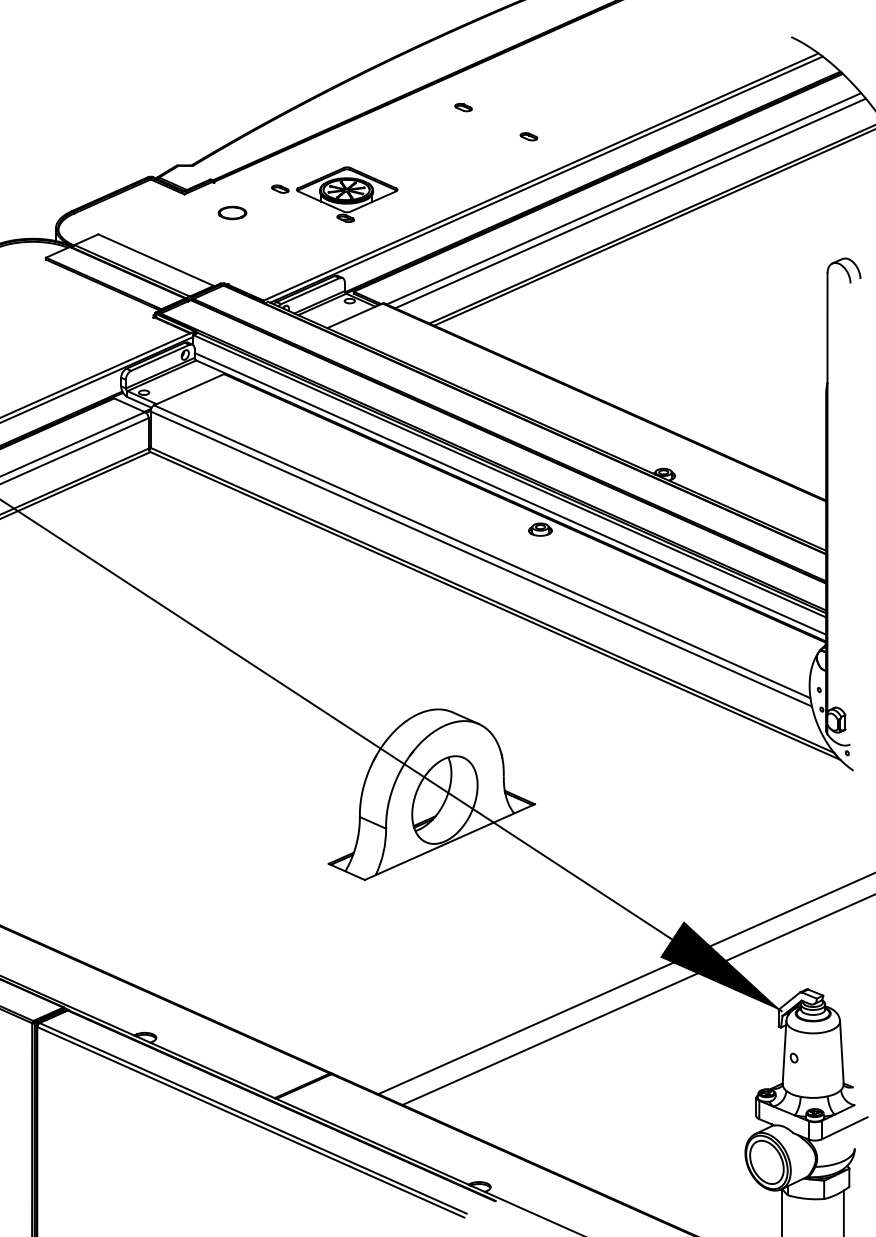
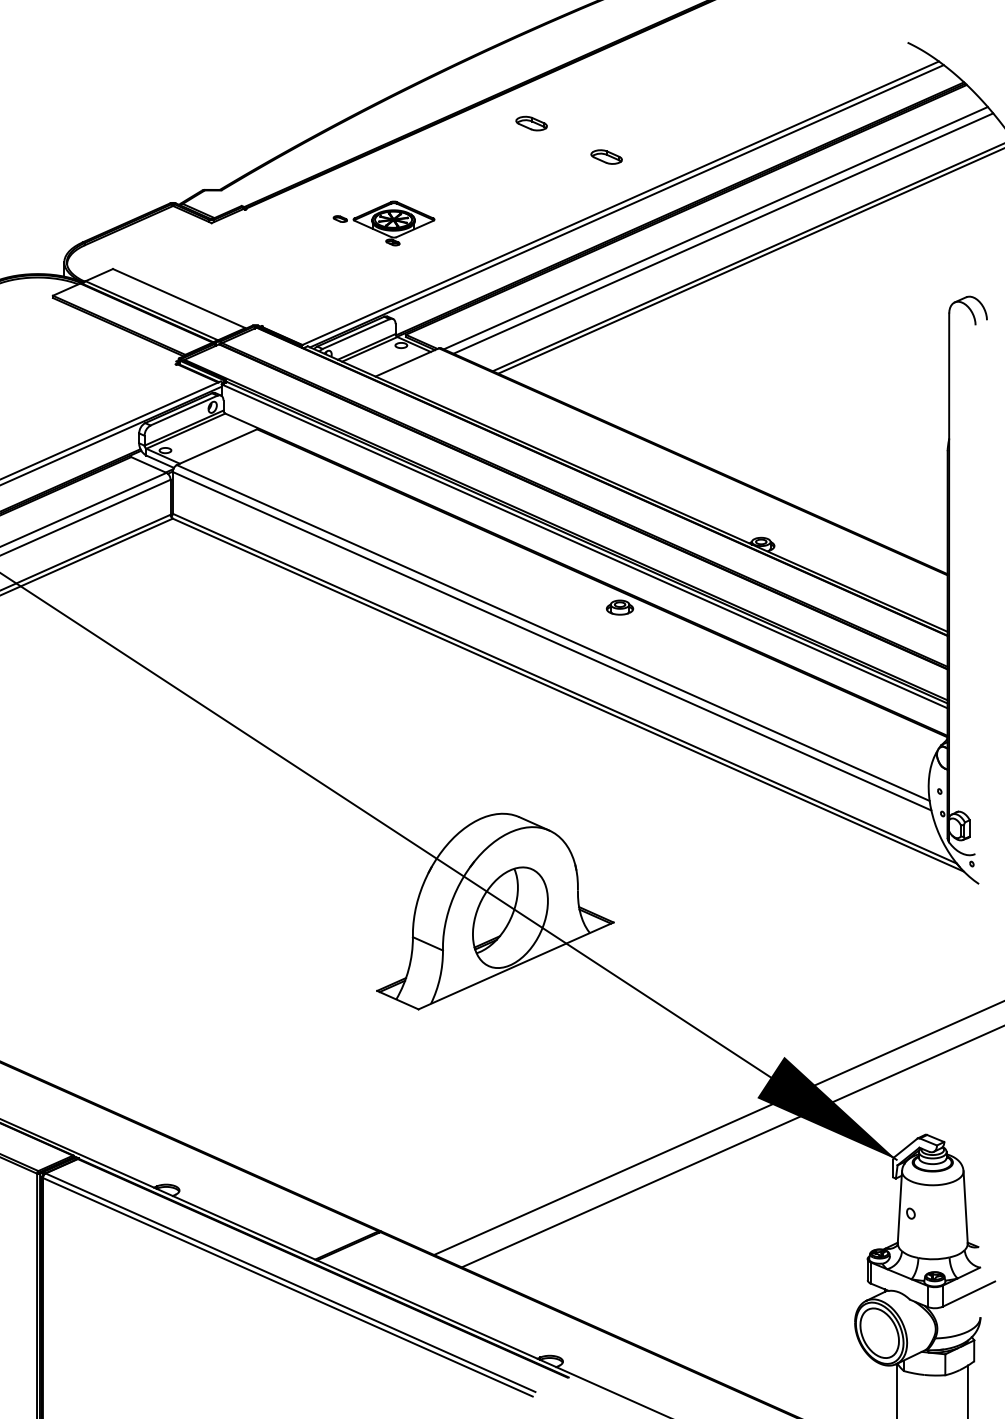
part: (463, 107) -> (531, 123), size x1.6
part: (528, 136) -> (606, 156), size x1.6
part: (334, 194) -> (383, 223), size x0.7
part: (232, 213) -> (266, 244), removed
line: (510, 493) -> (585, 566), removed

